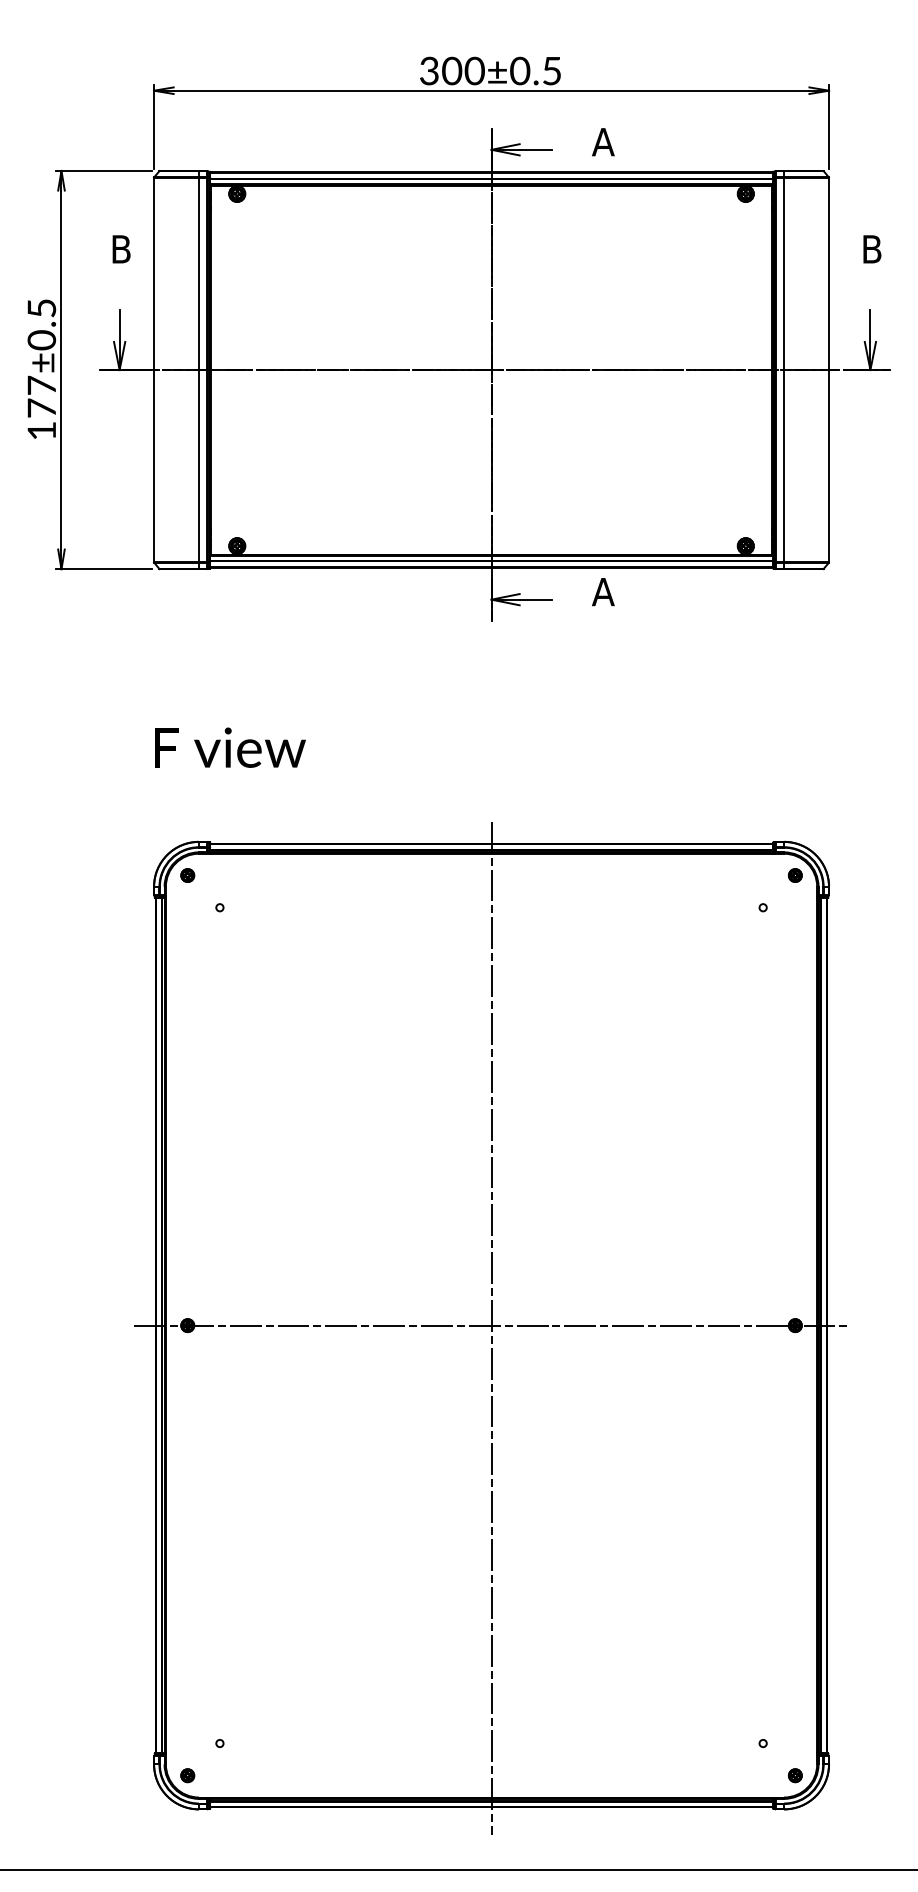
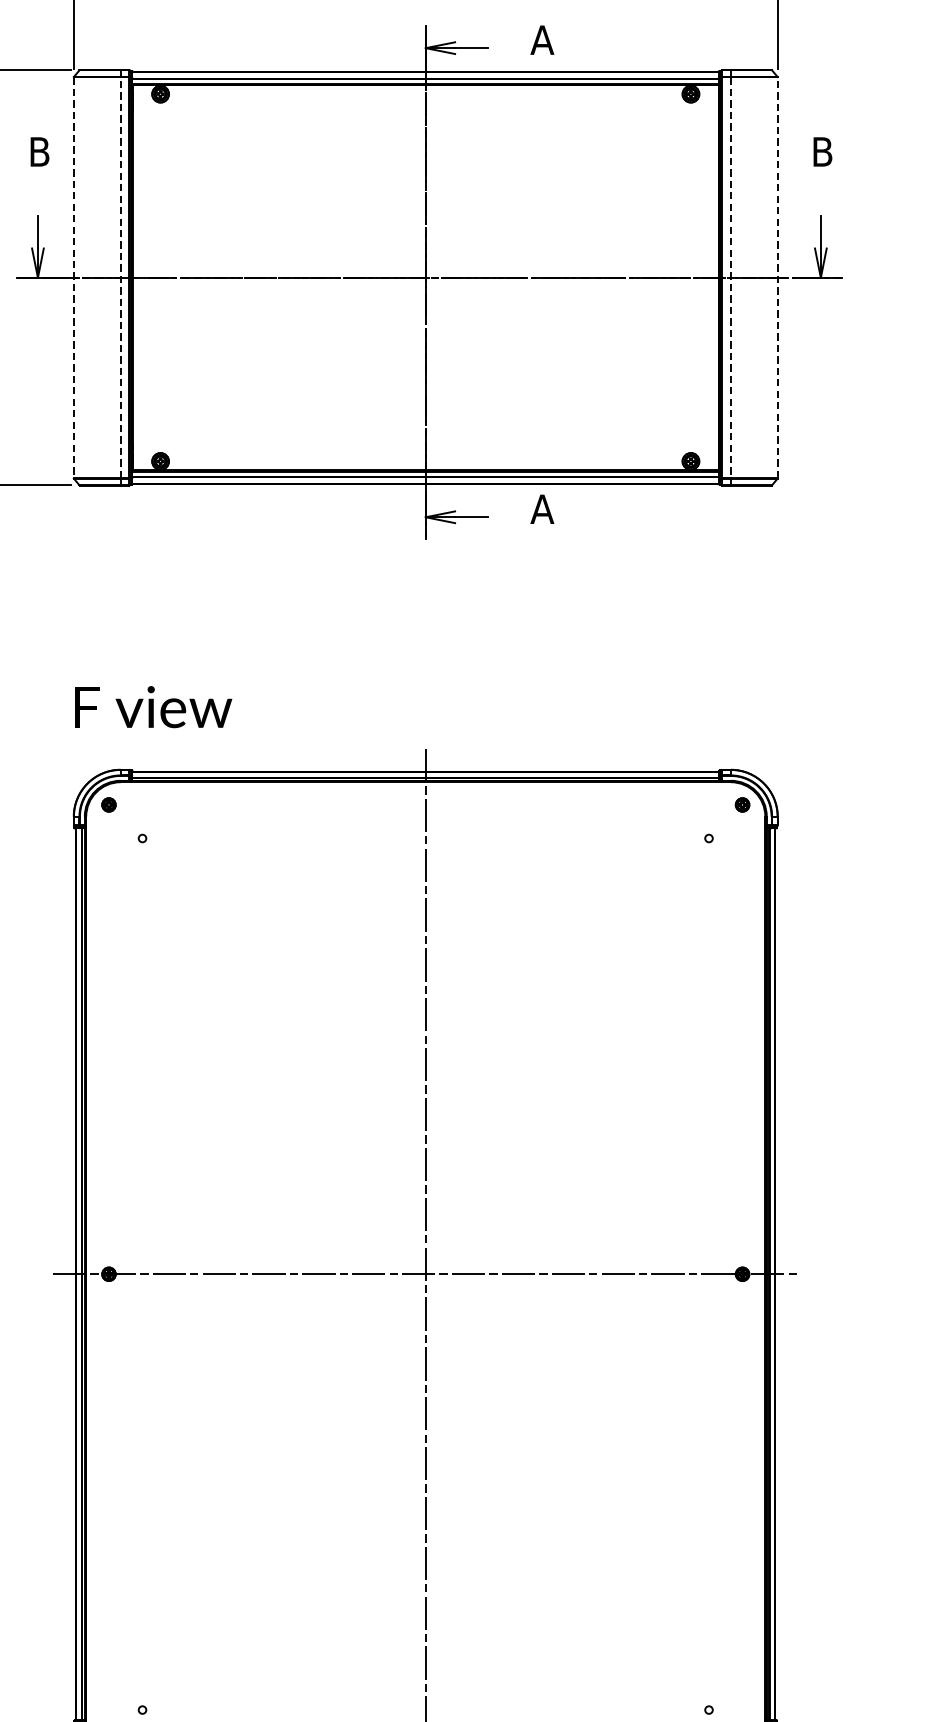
line: (199, 369) -> (121, 277), solid -> dashed
line: (829, 369) -> (778, 277), solid -> dashed
line: (154, 370) -> (74, 278), solid -> dashed
line: (784, 370) -> (731, 278), solid -> dashed
text: (230, 747) -> (153, 706), moved

